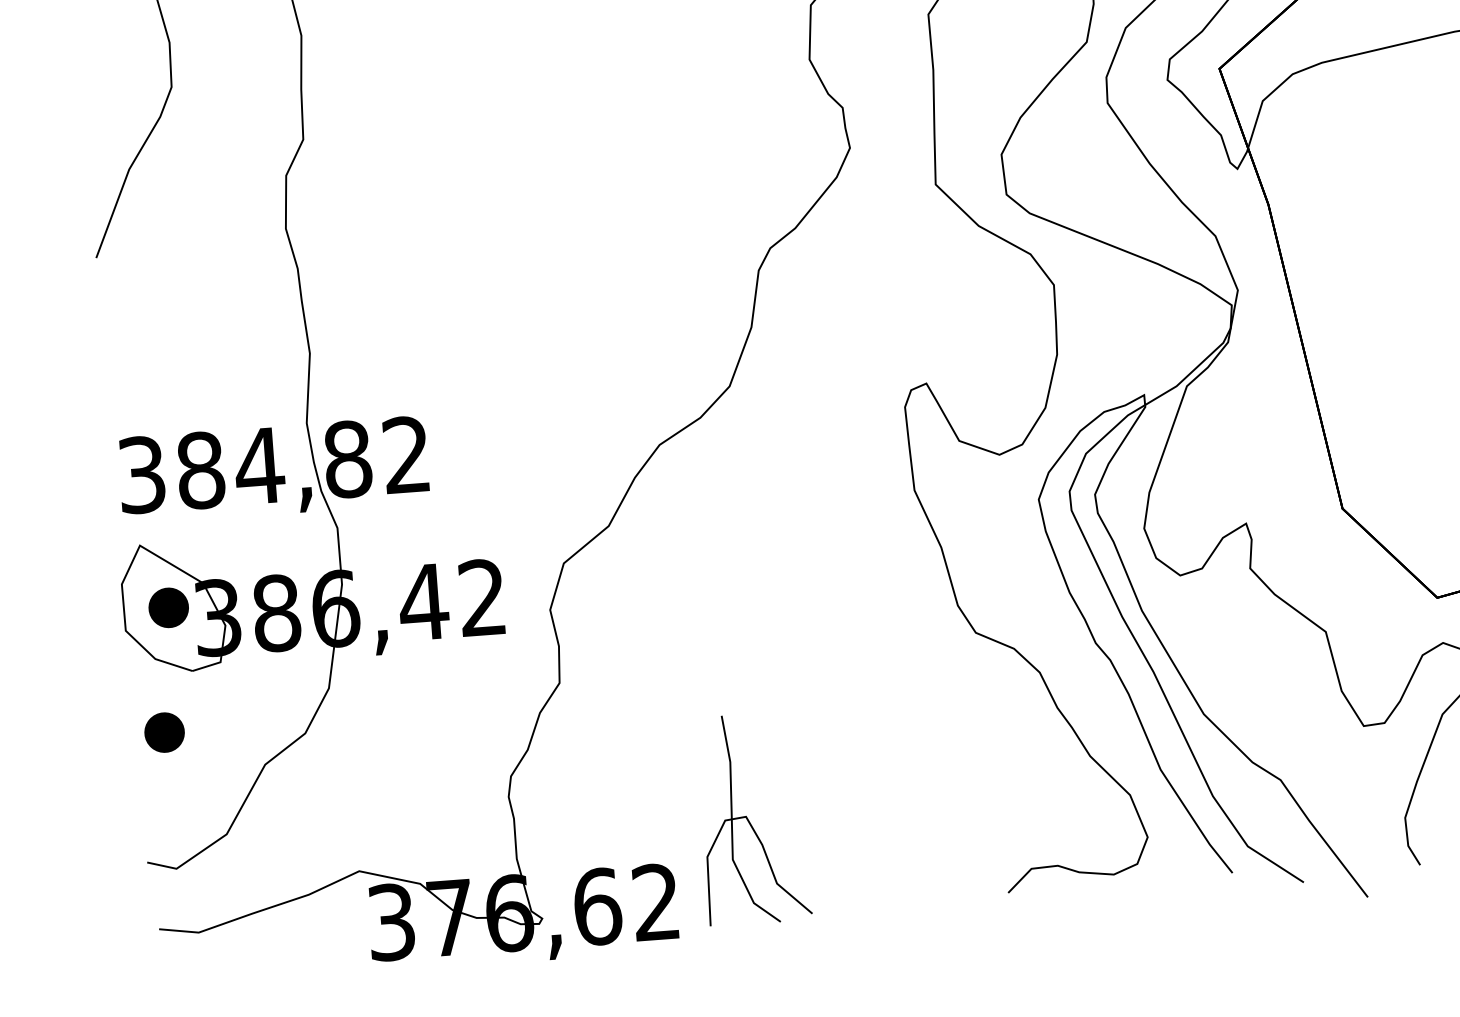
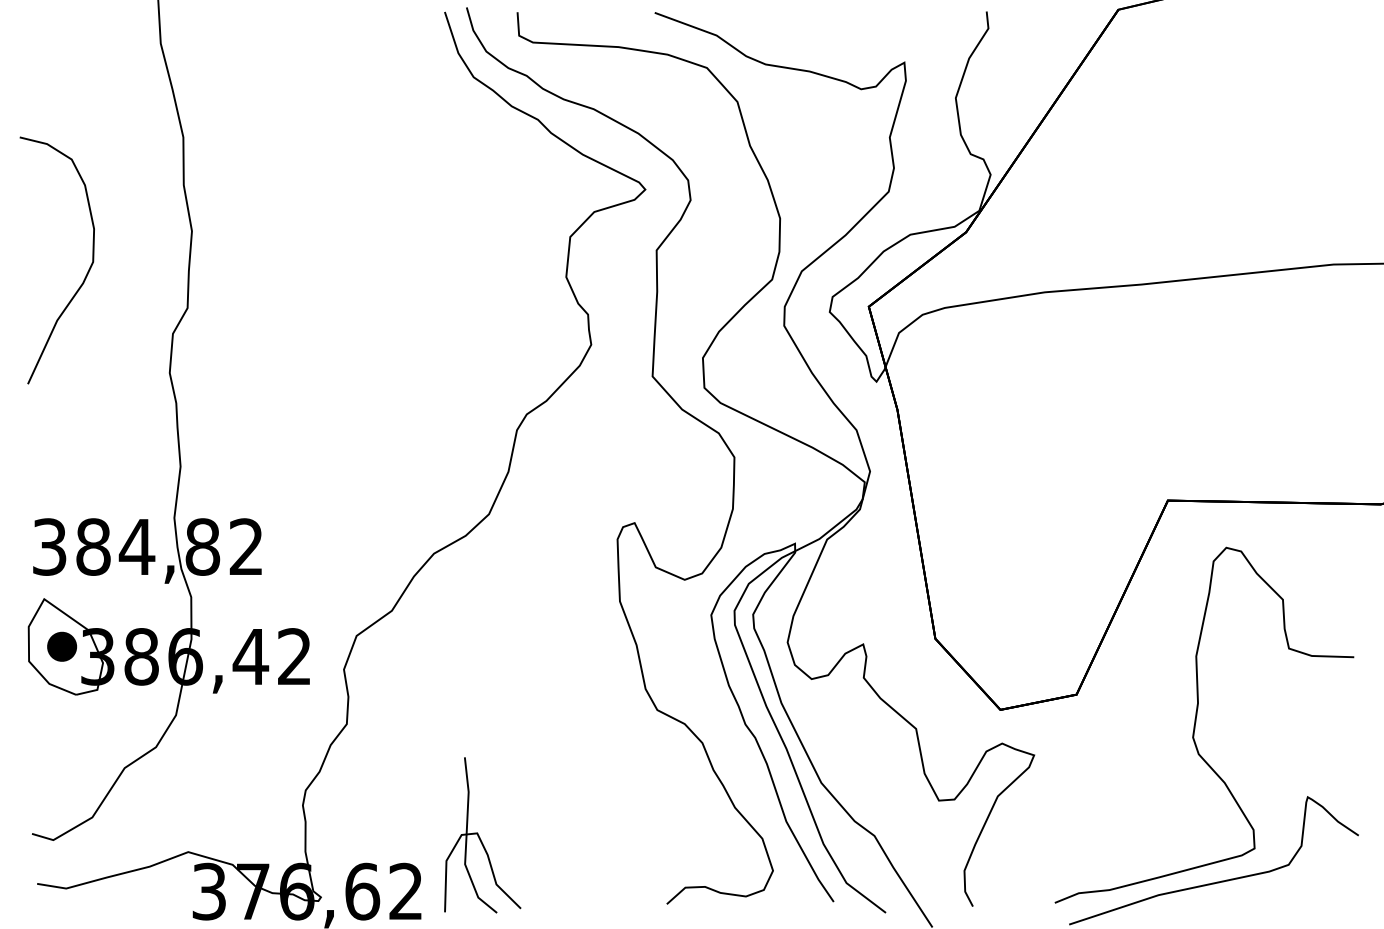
part: (163, 732) -> (51, 738), removed

